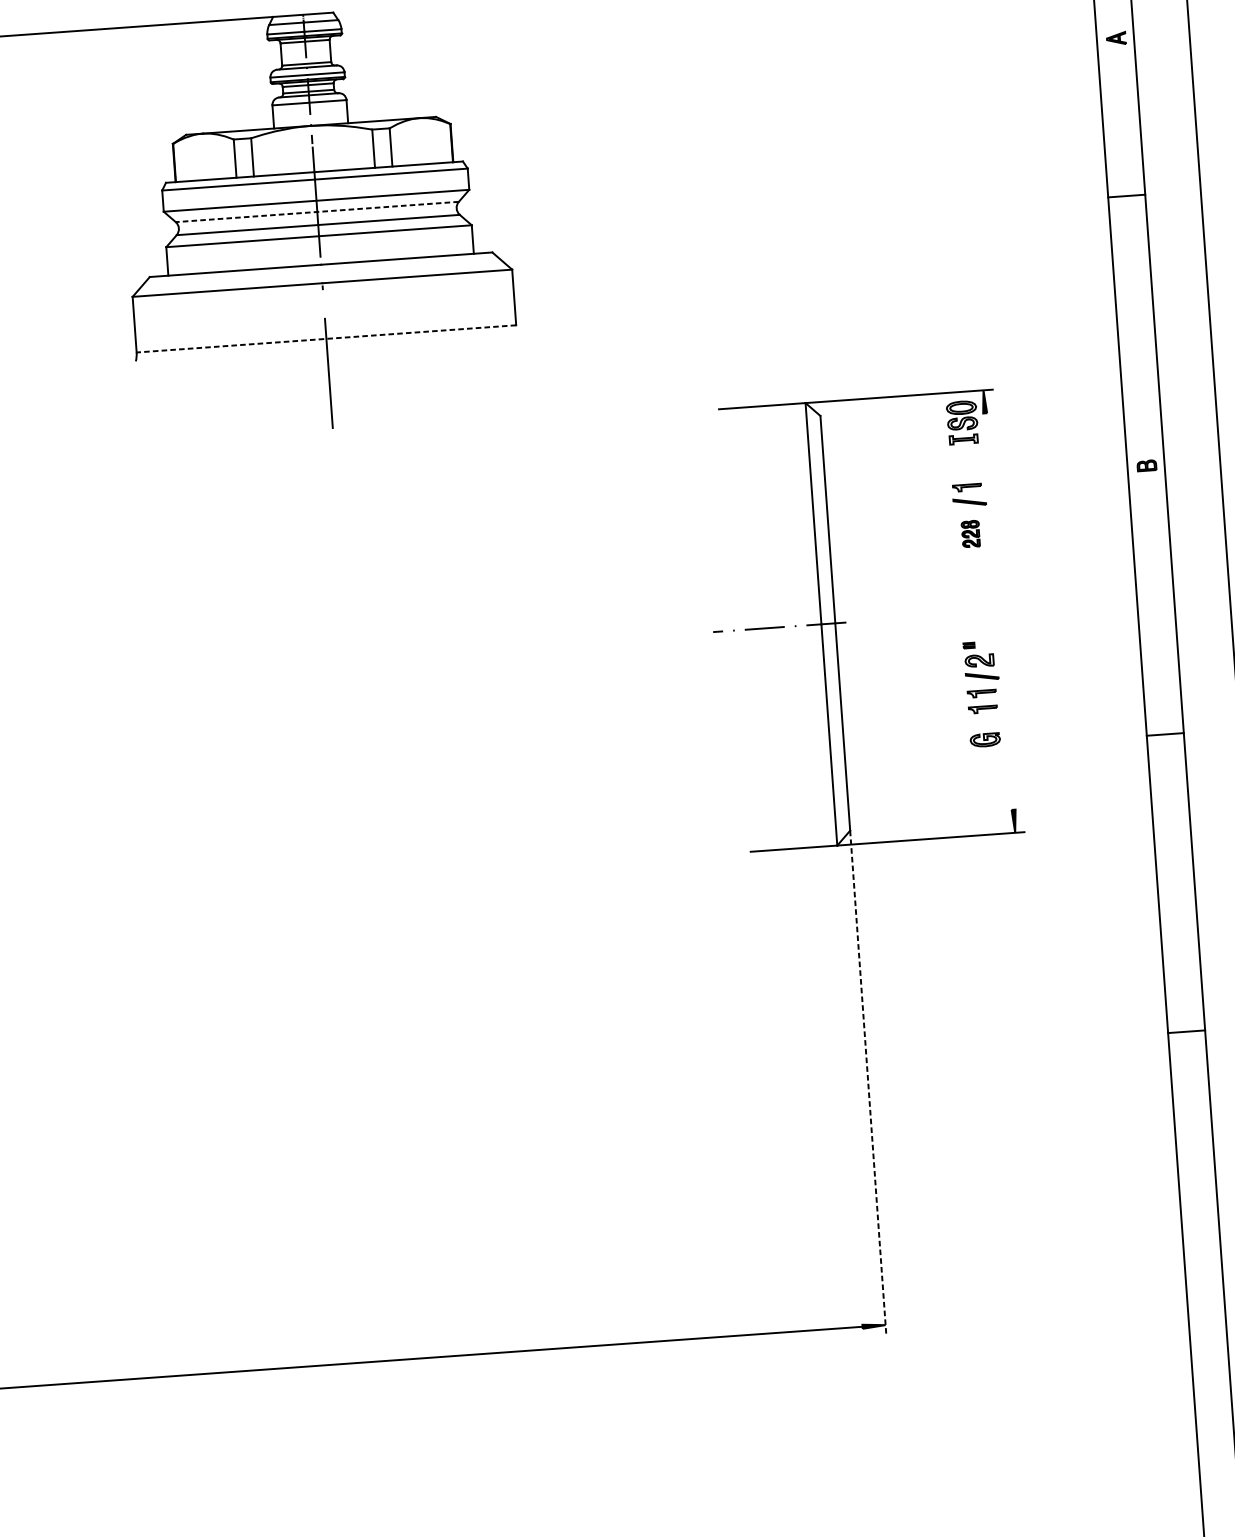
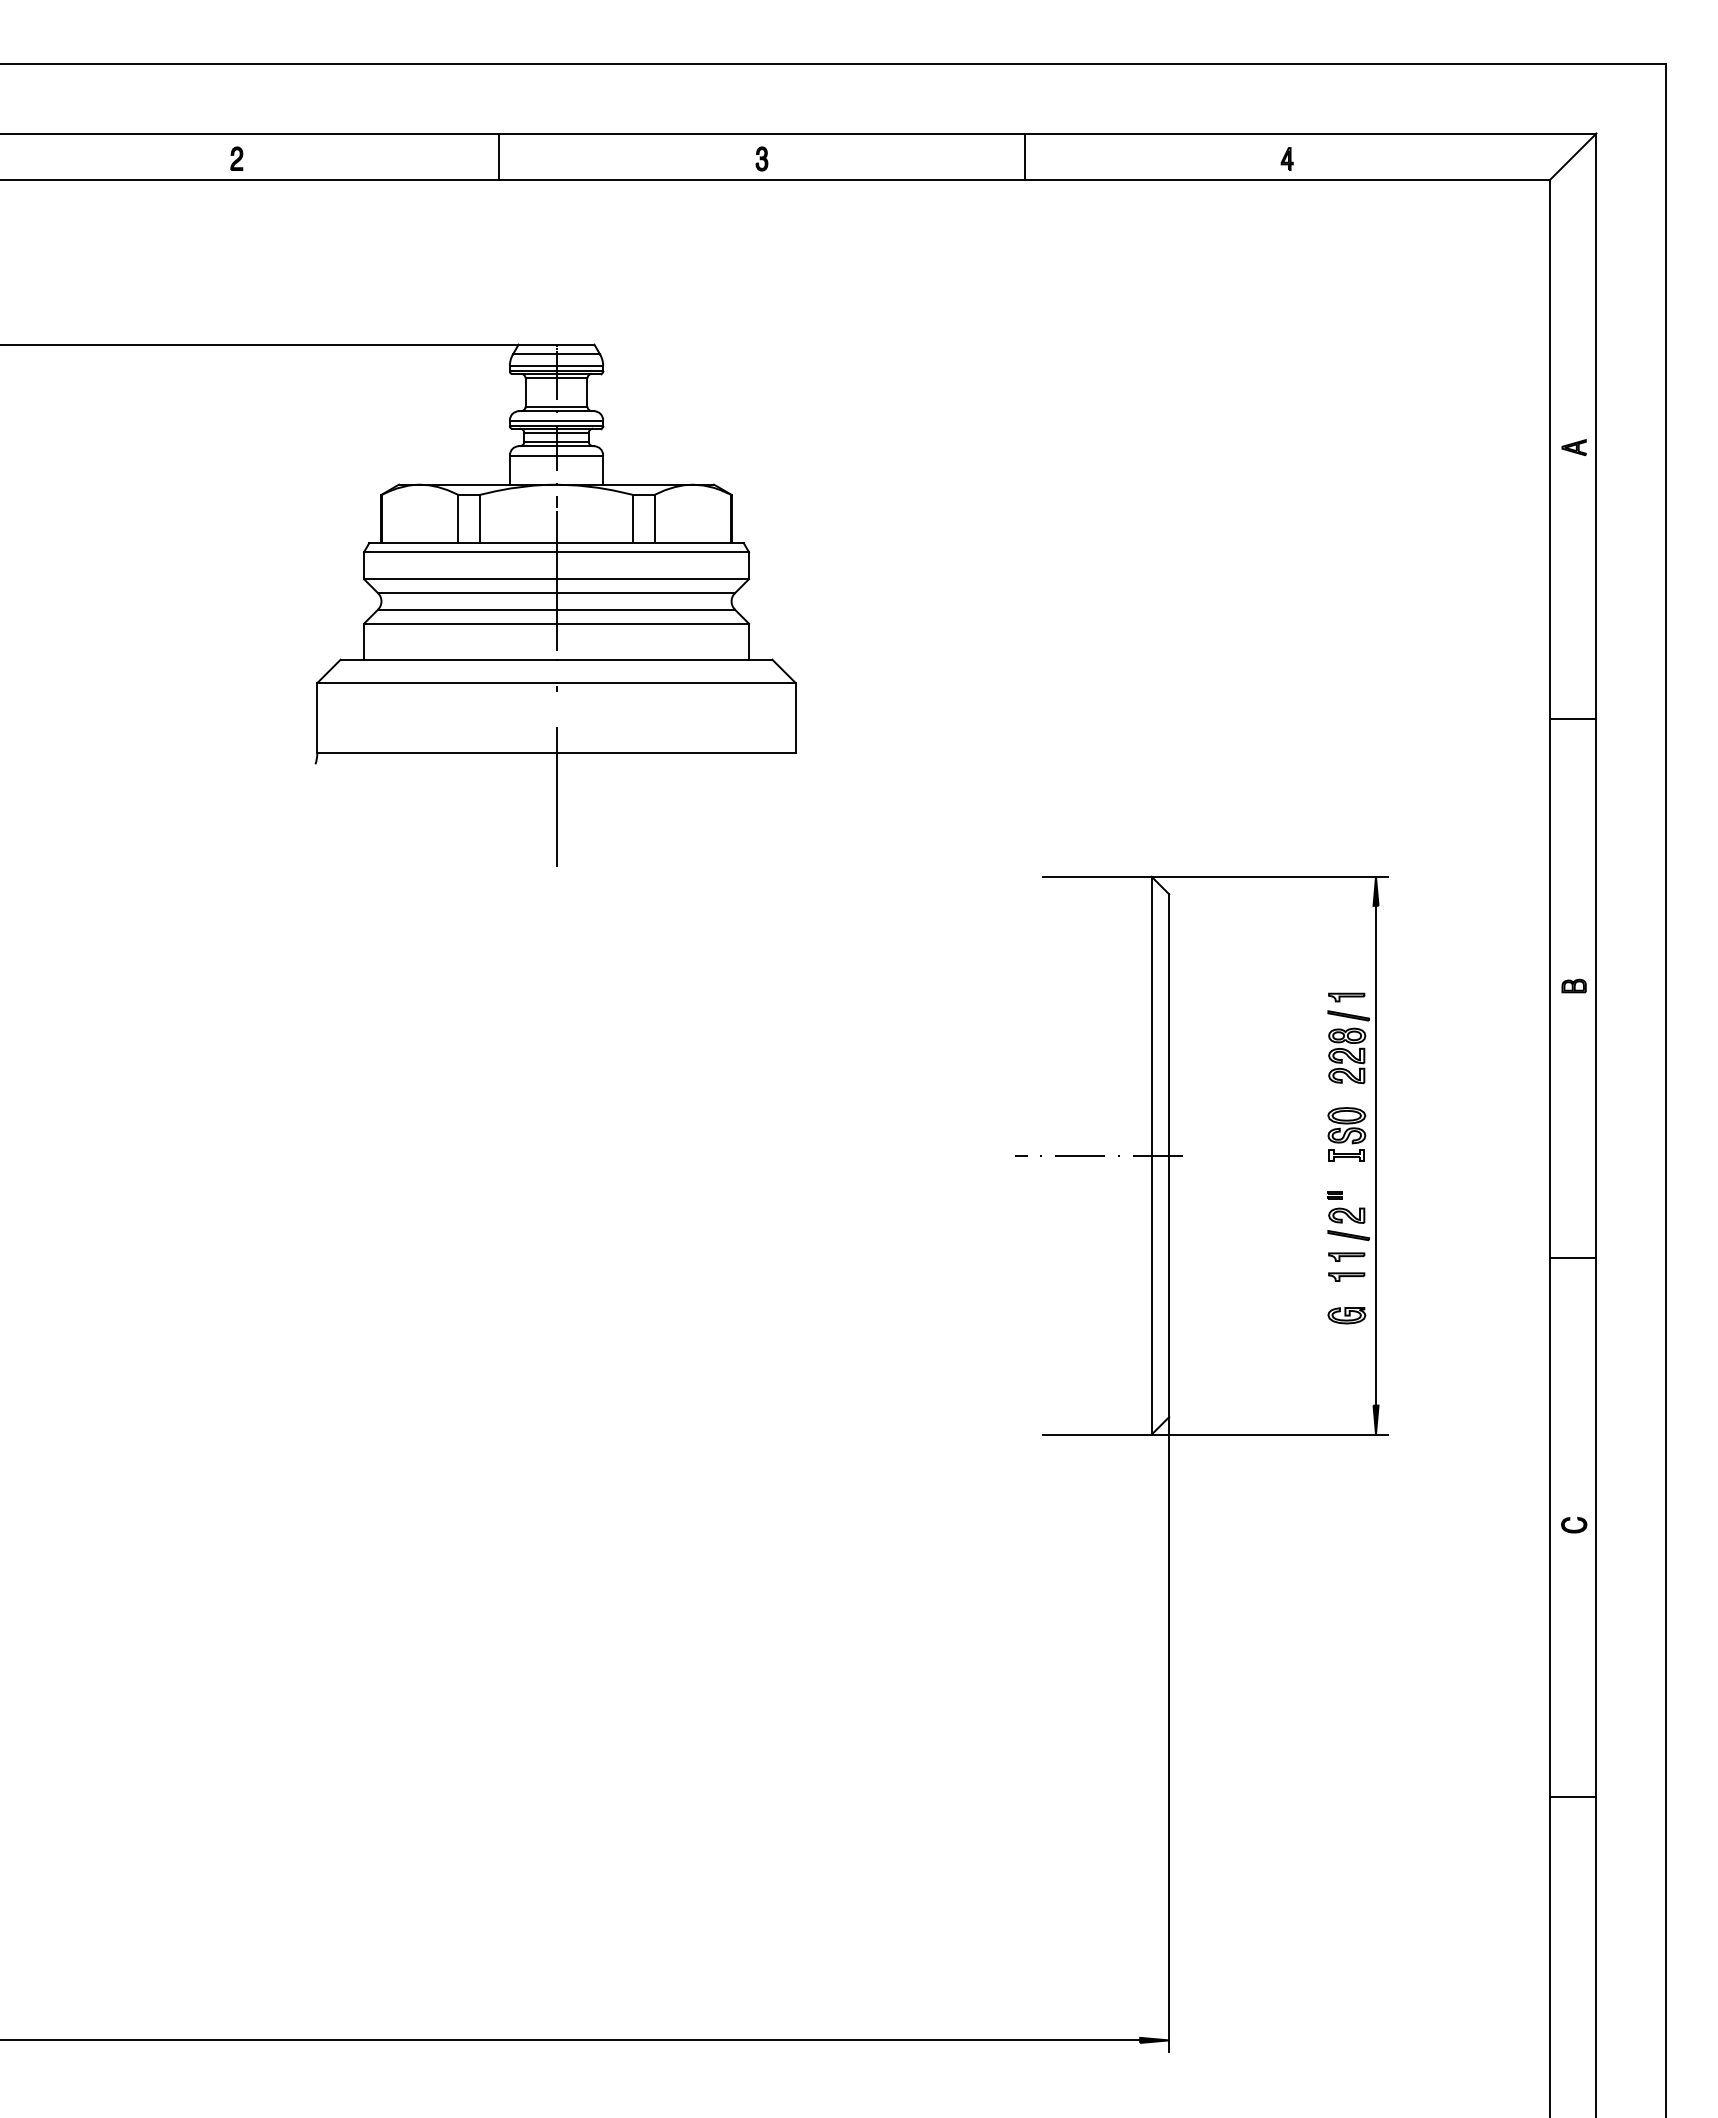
line: (1126, 196) -> (1572, 719), moved
line: (317, 212) -> (556, 593), dashed -> solid
line: (326, 339) -> (556, 753), dashed -> solid
part: (962, 422) -> (1346, 1134), moved
part: (971, 533) -> (1347, 1055), size x1.67
line: (998, 611) -> (1375, 1155), added
line: (1164, 734) -> (1572, 1257), moved
part: (1177, 893) -> (1574, 1525), added
line: (1186, 1031) -> (1572, 1796), moved
line: (868, 1083) -> (1169, 1735), dashed -> solid

